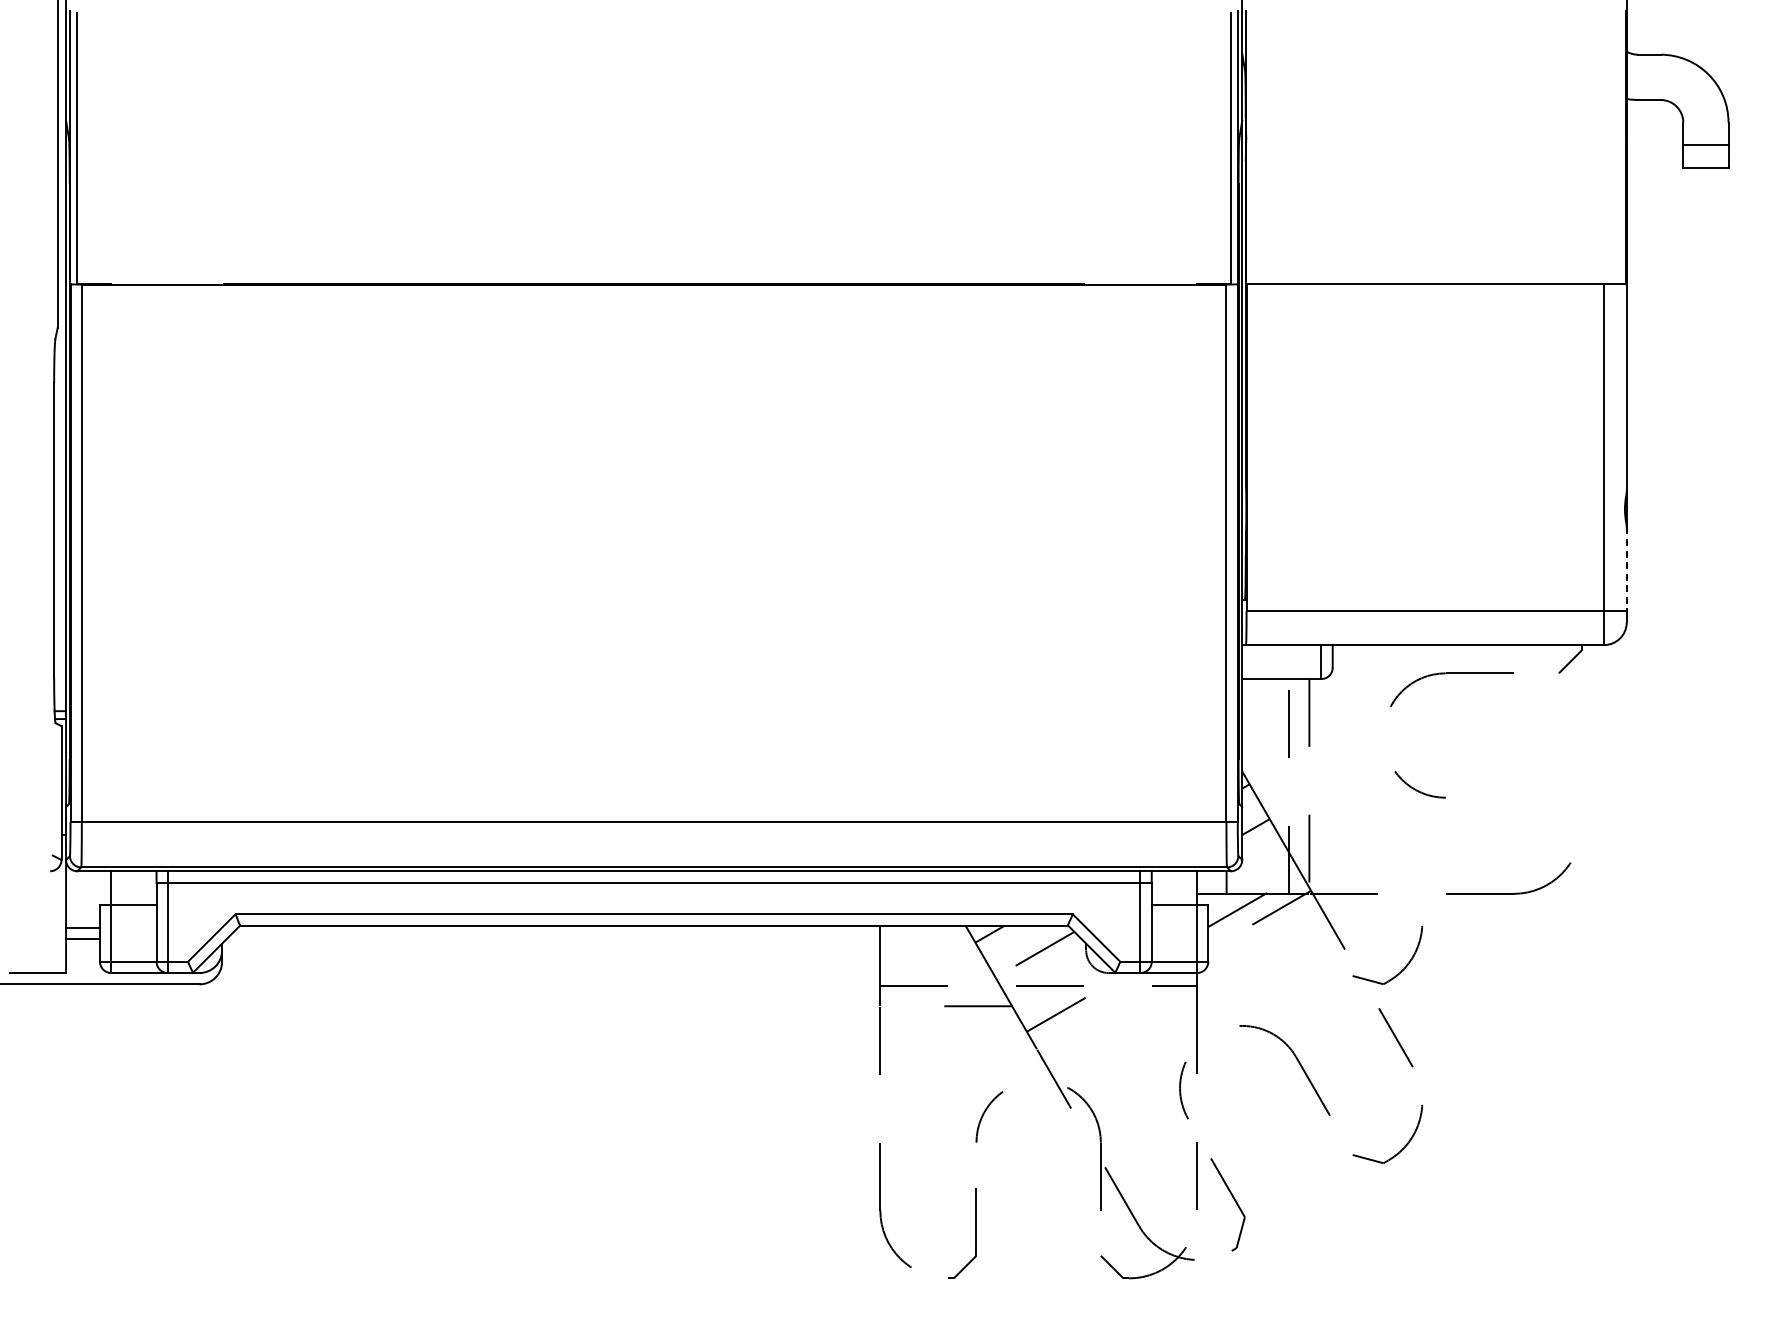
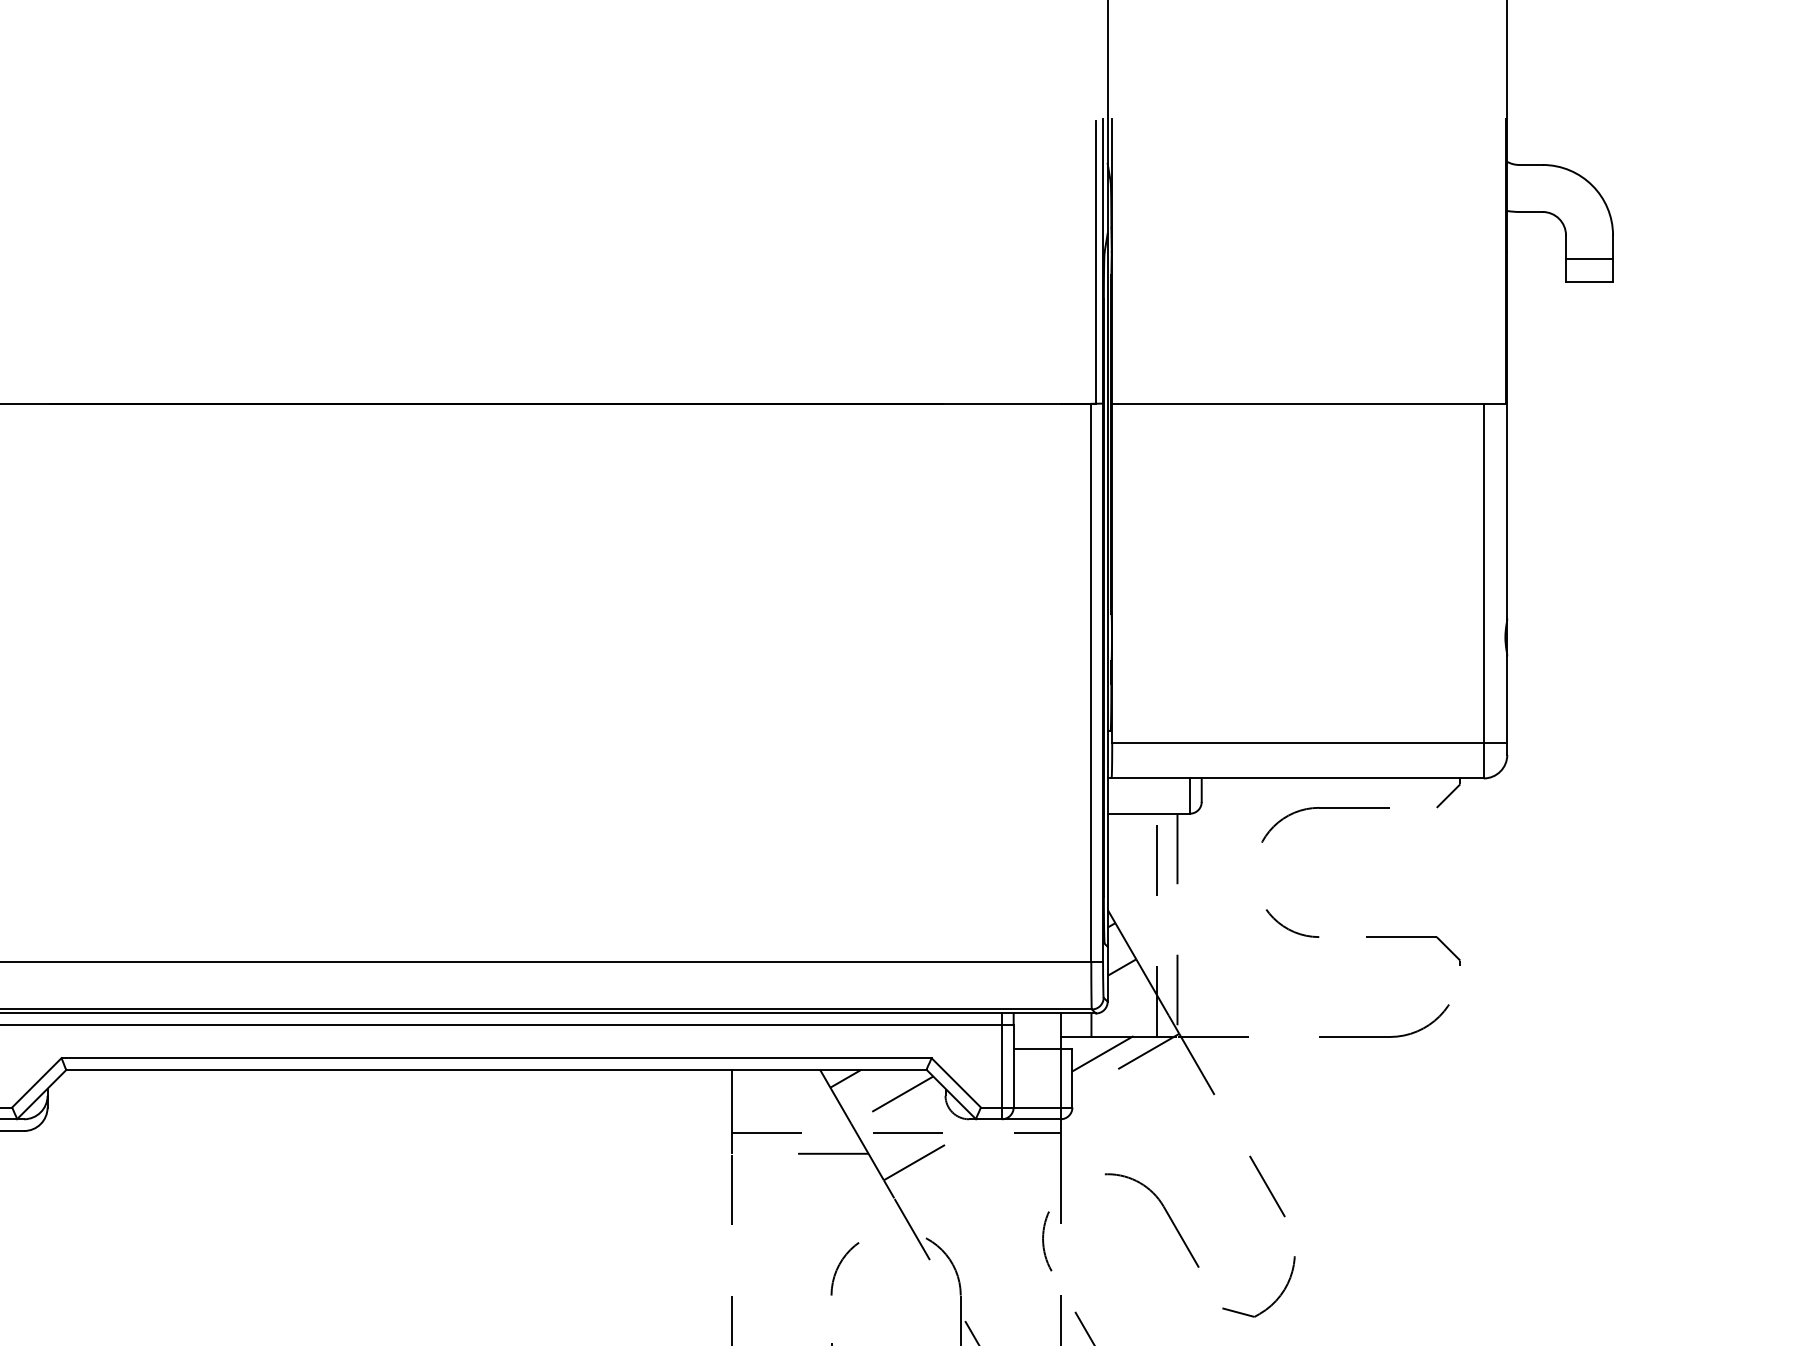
line: (1626, 569) -> (1507, 699), dashed -> solid
part: (1536, 798) -> (1413, 937), added
part: (1405, 965) -> (1277, 1111), removed

